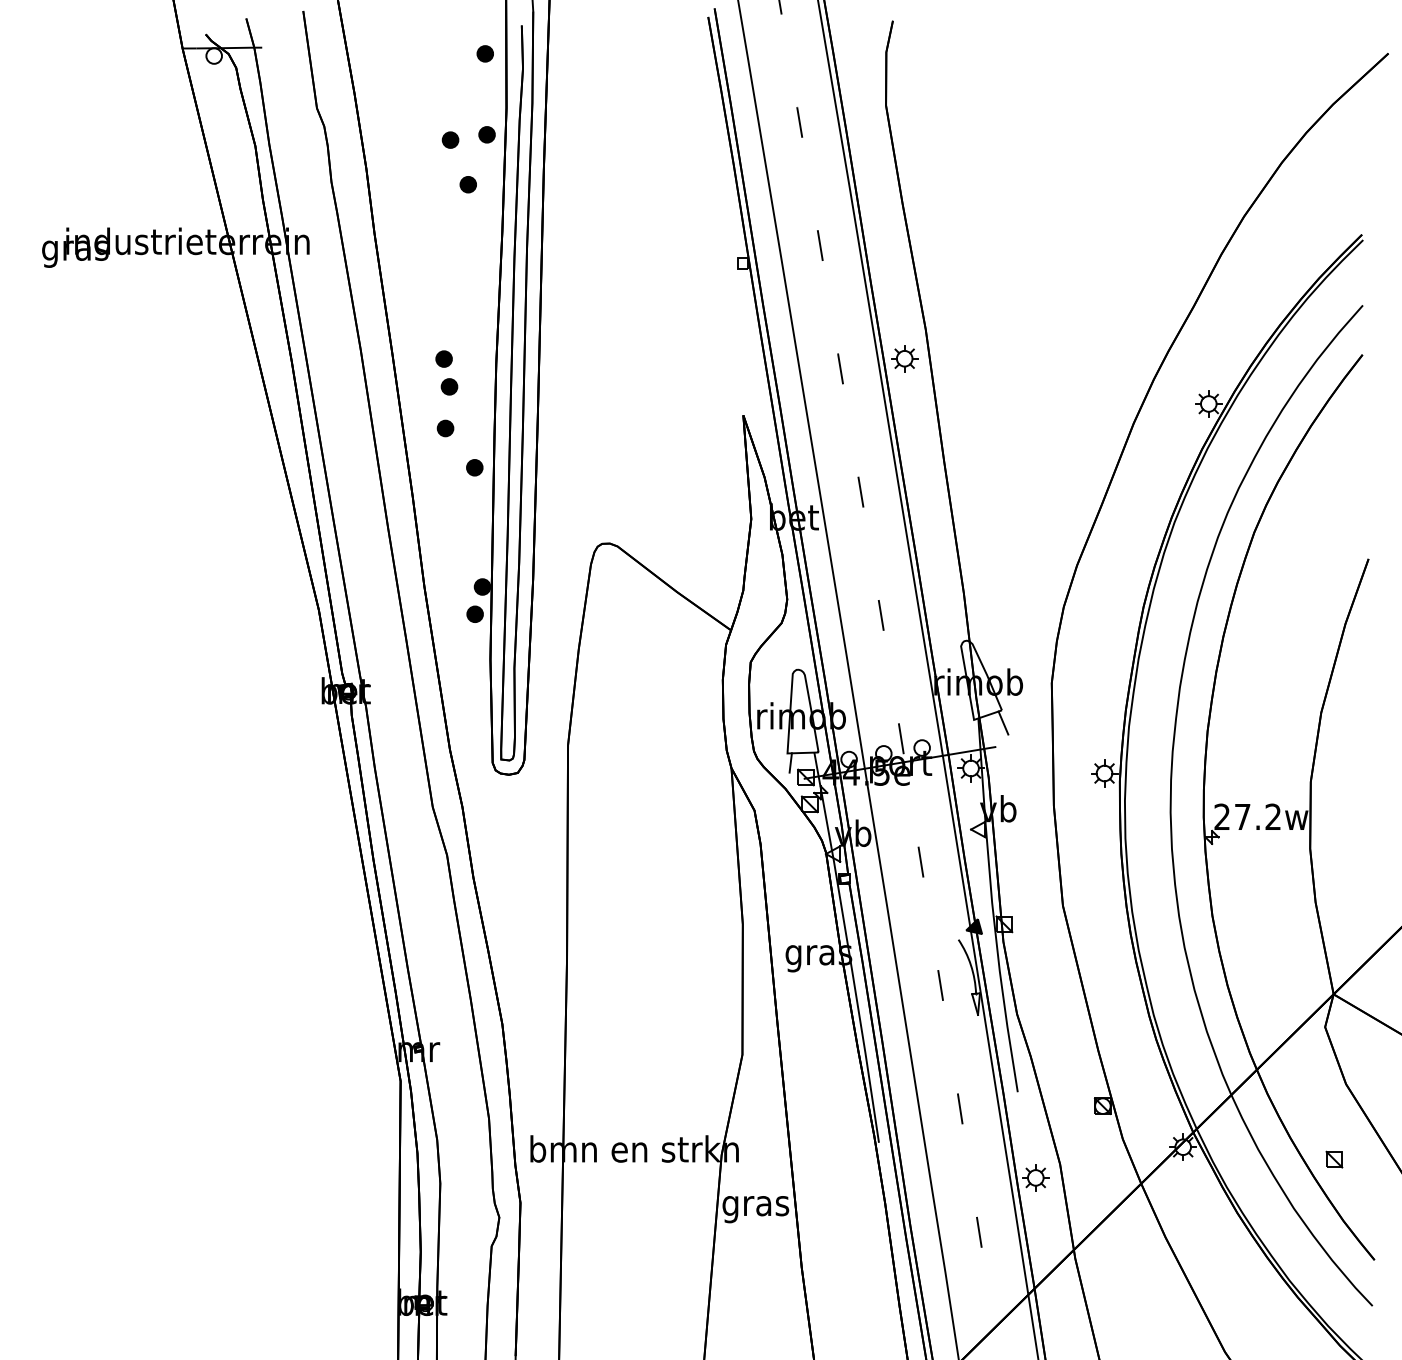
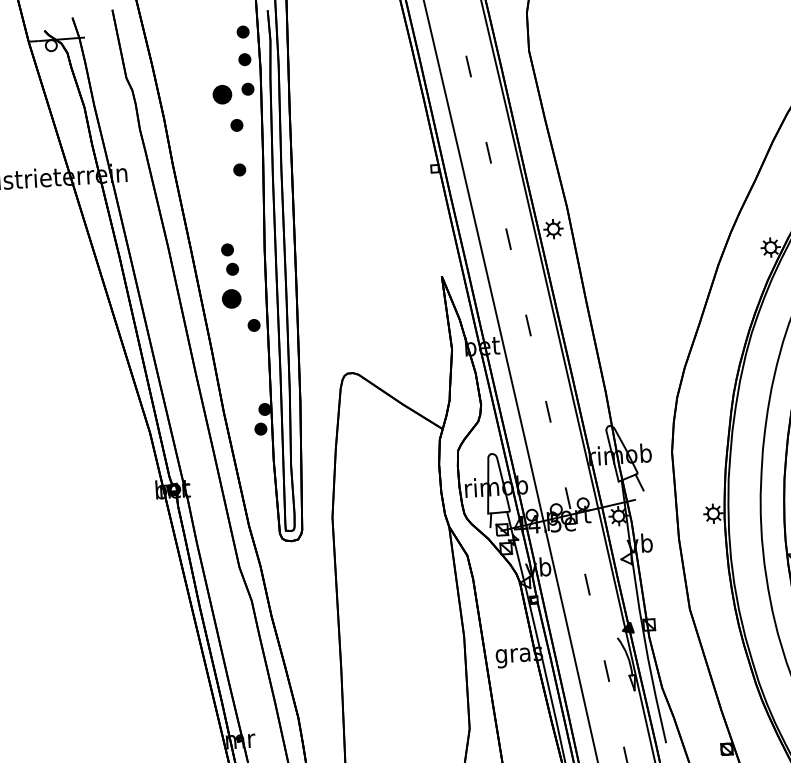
part: (484, 92) -> (244, 59), added
part: (450, 139) -> (222, 94), size x1.6
part: (467, 247) -> (239, 169), added
part: (445, 428) -> (231, 298), size x1.6

